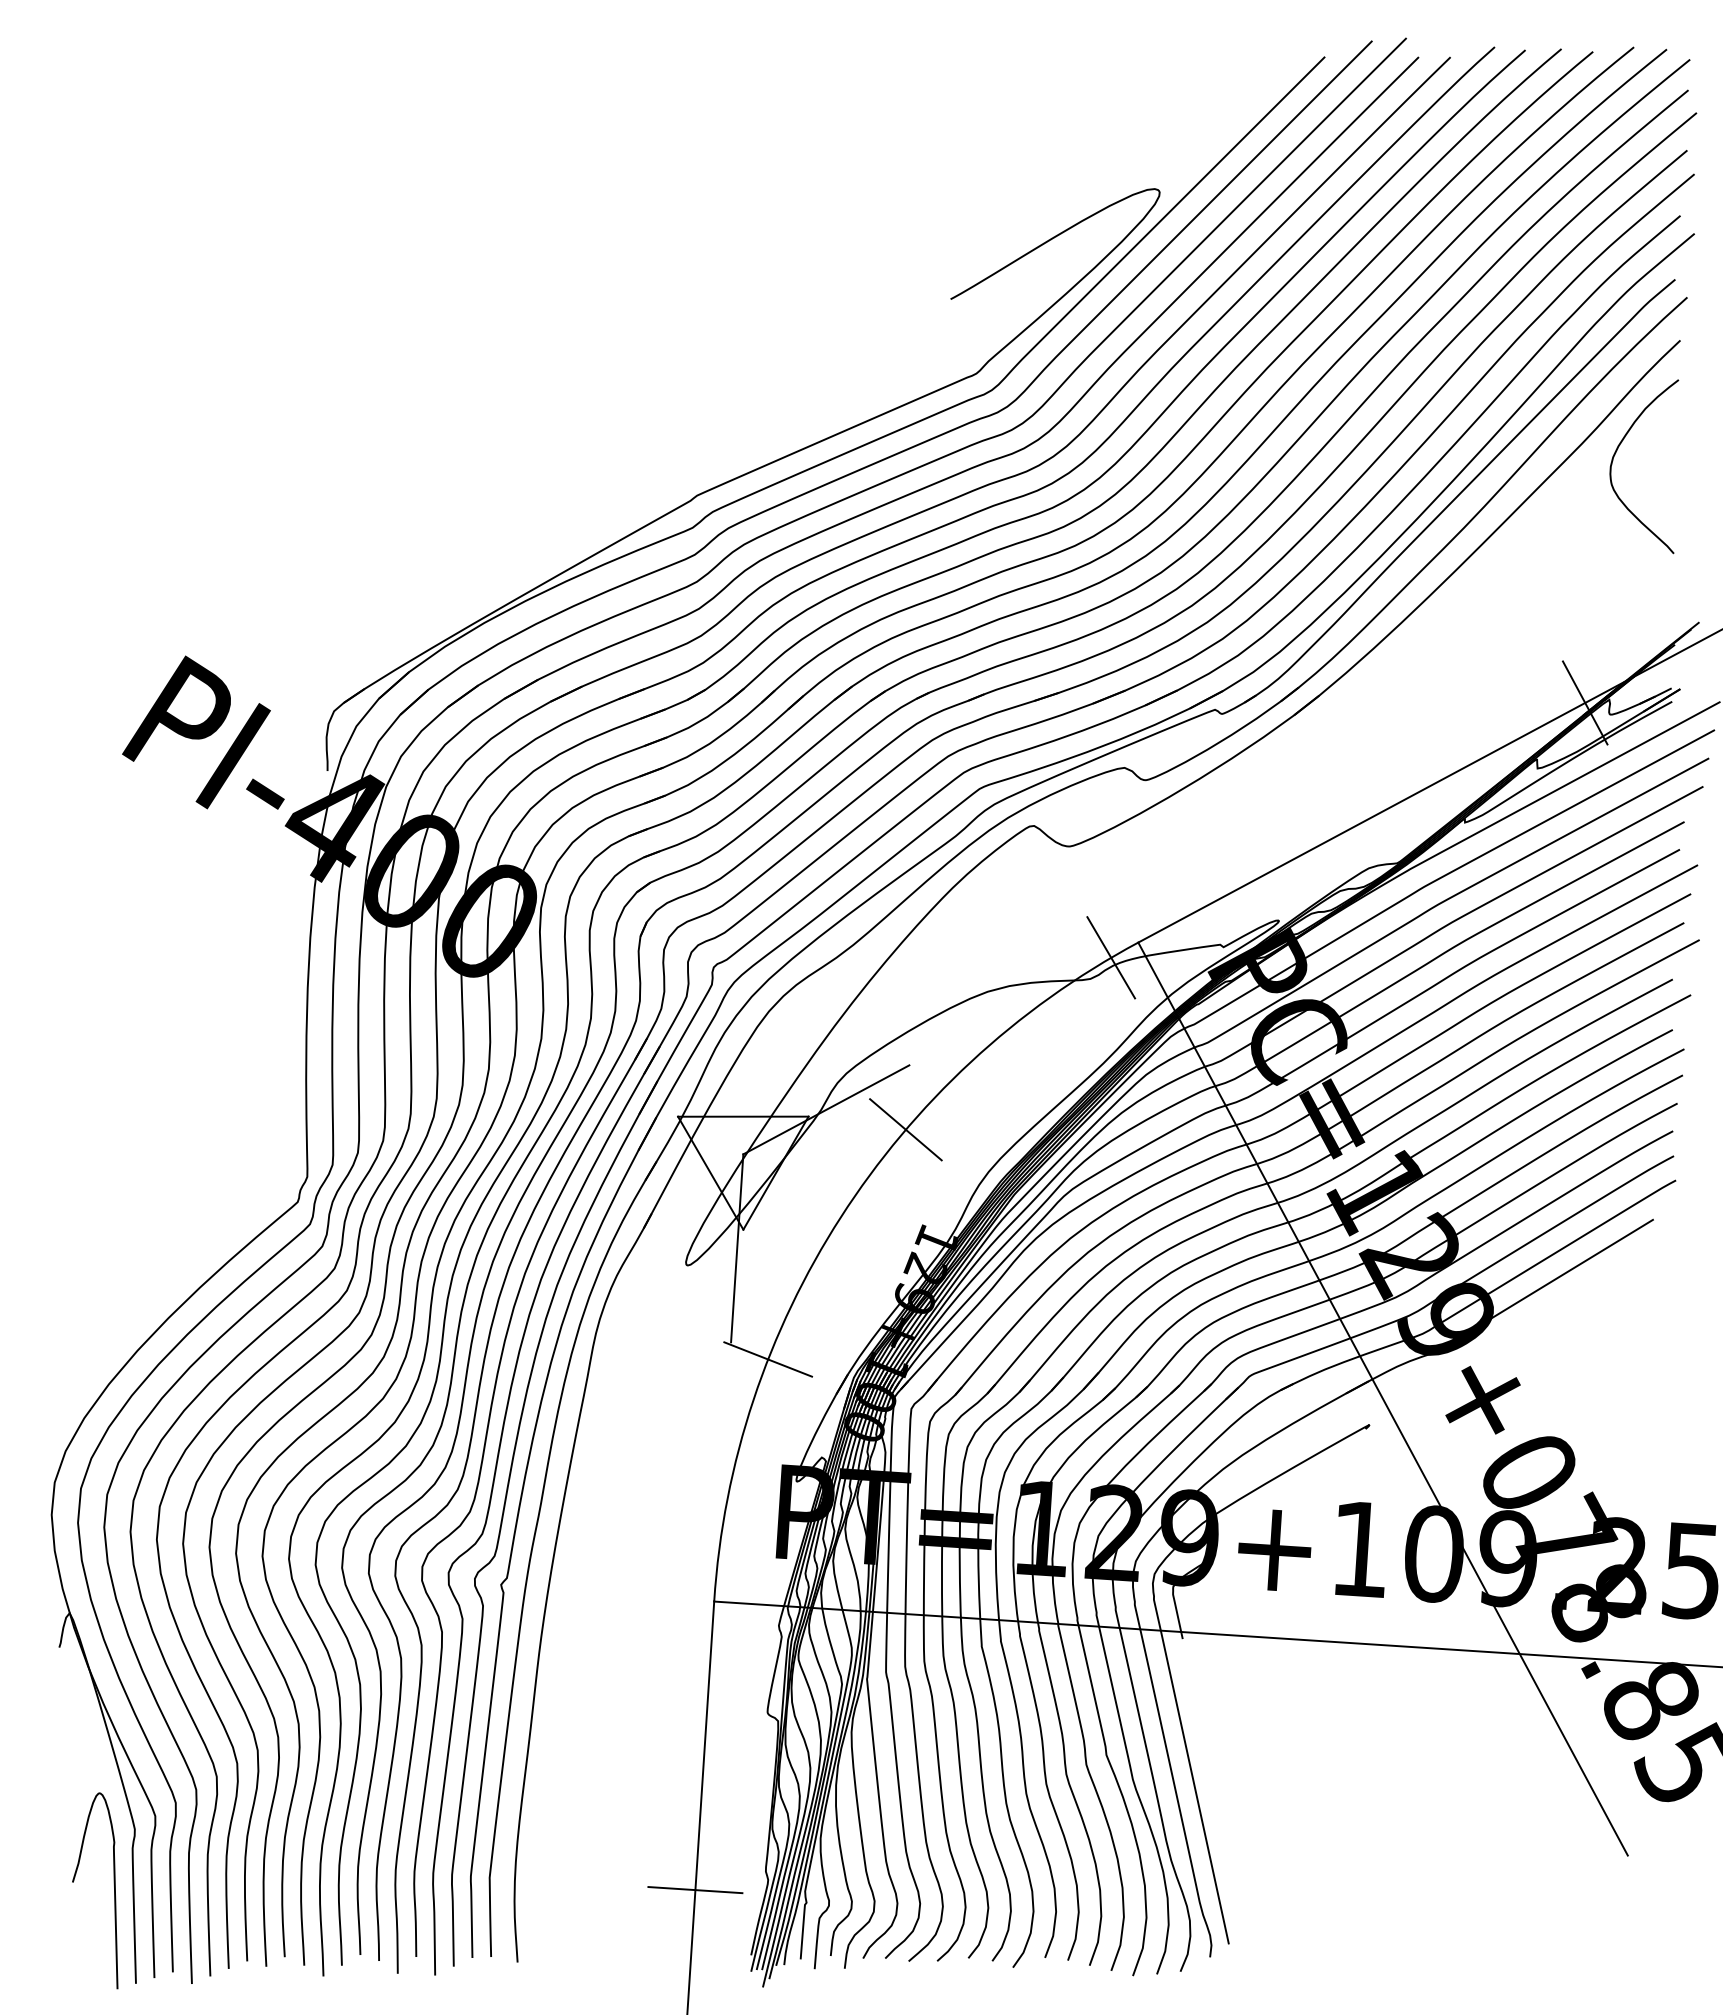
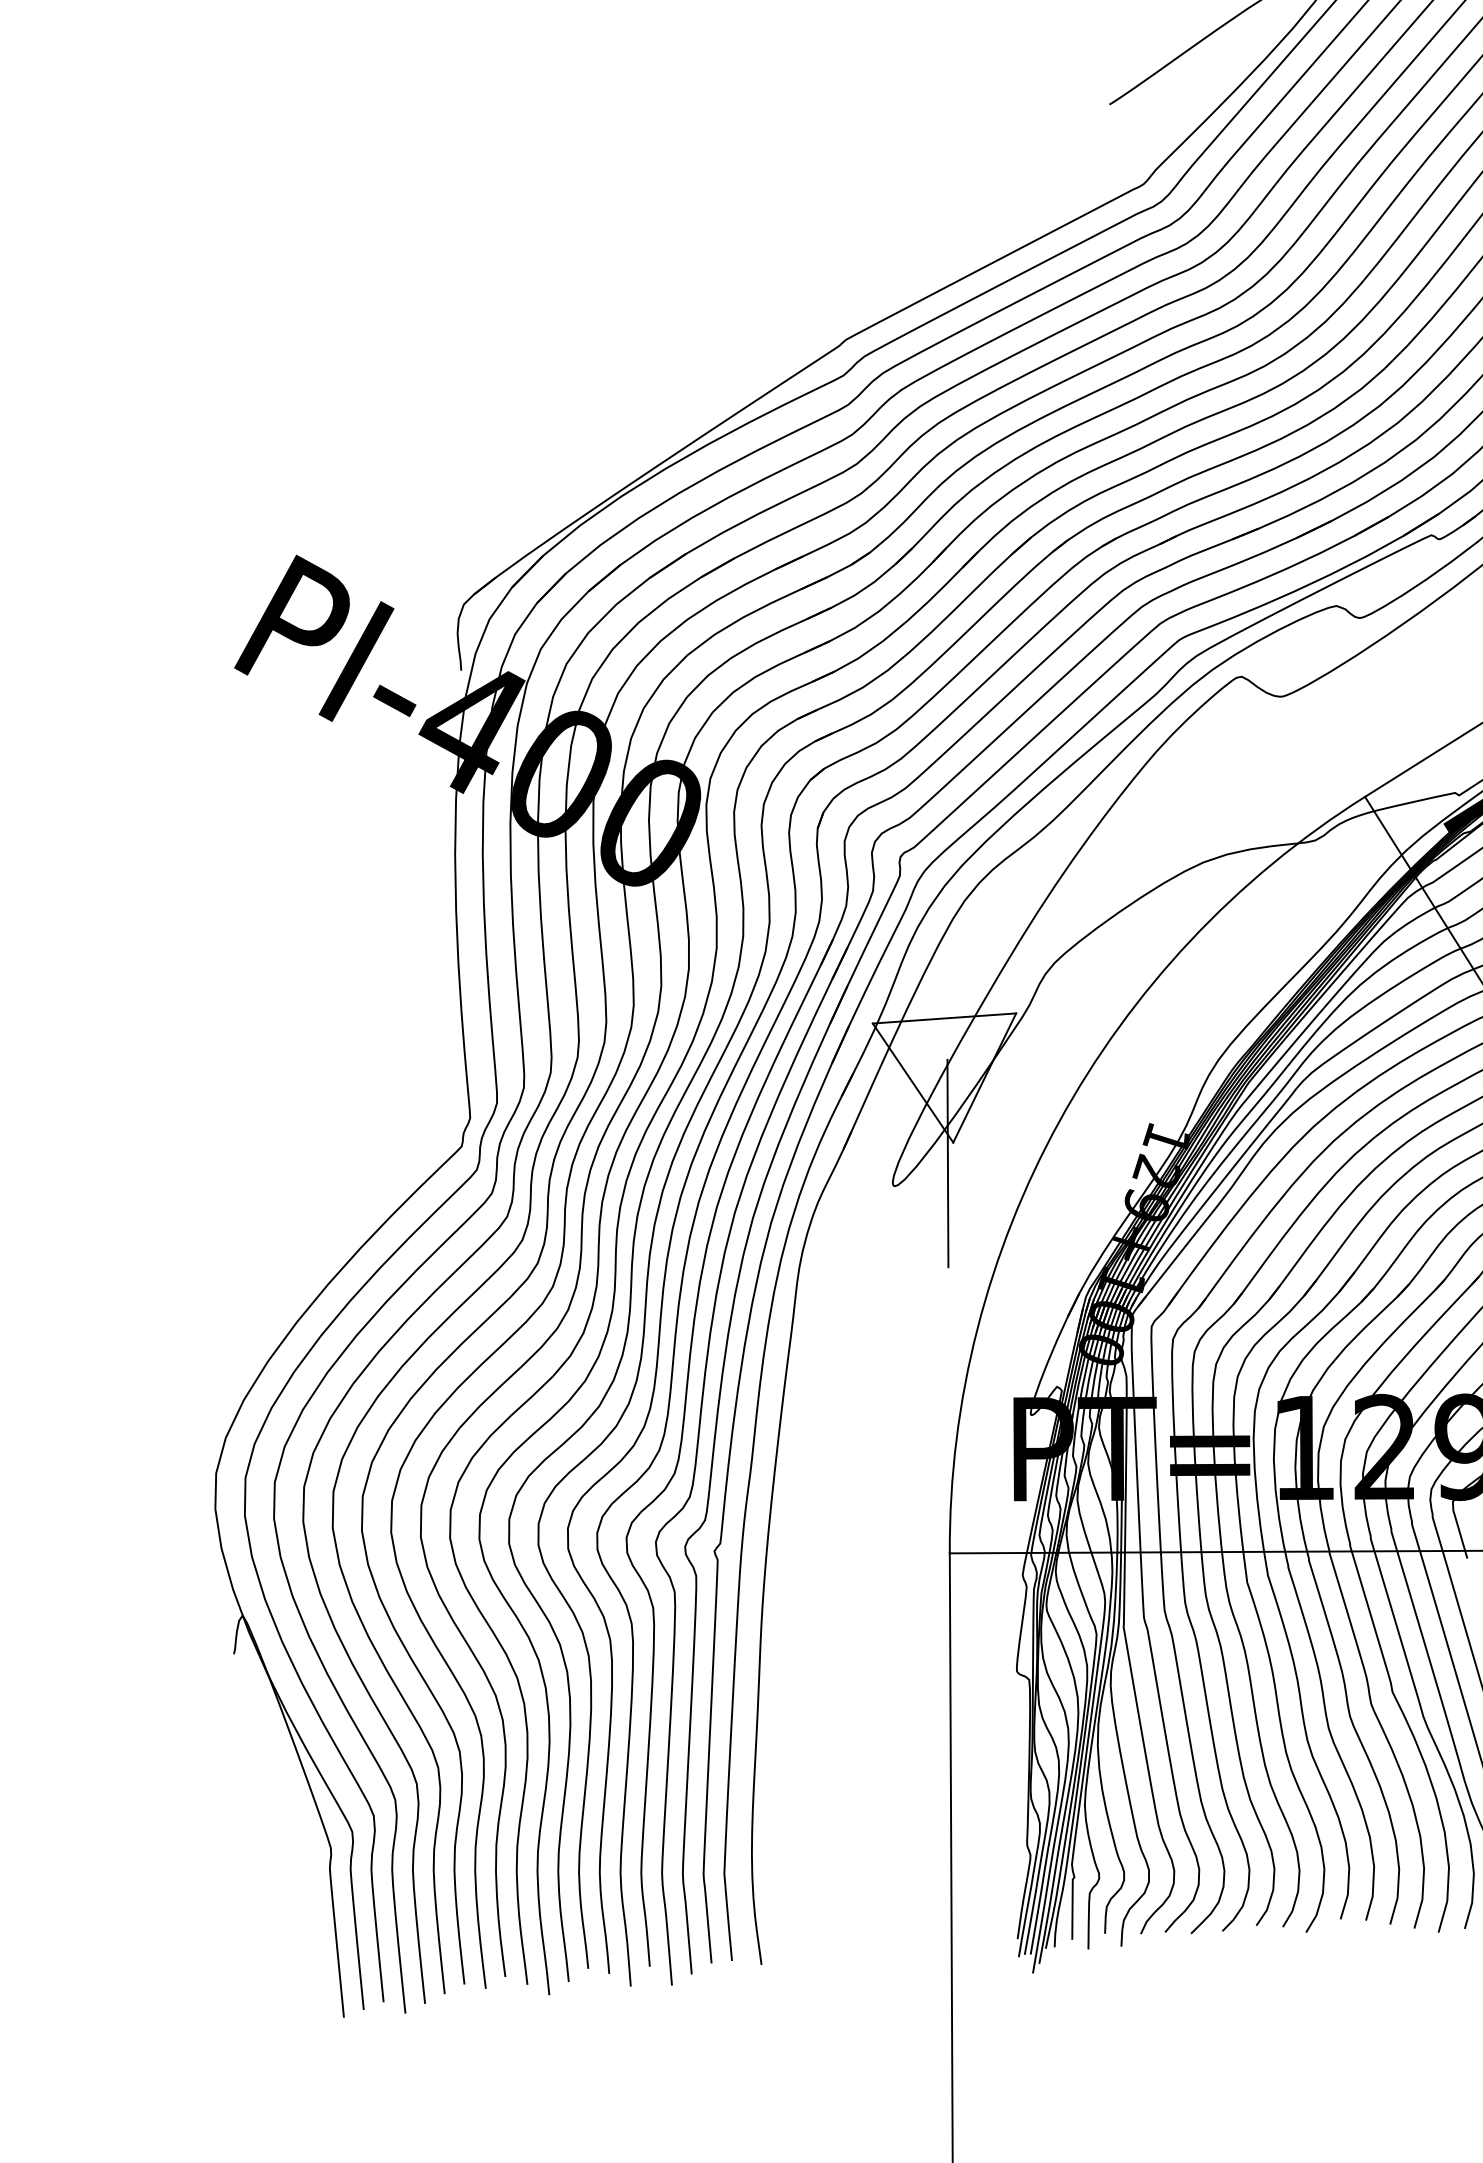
line: (1111, 957) -> (1336, 815), removed
line: (826, 1109) -> (1035, 1004), removed
line: (905, 1129) -> (1123, 1020), removed
line: (768, 1359) -> (990, 1283), removed
curve: (113, 1884) -> (311, 1910), removed
line: (695, 1890) -> (951, 1872), removed

